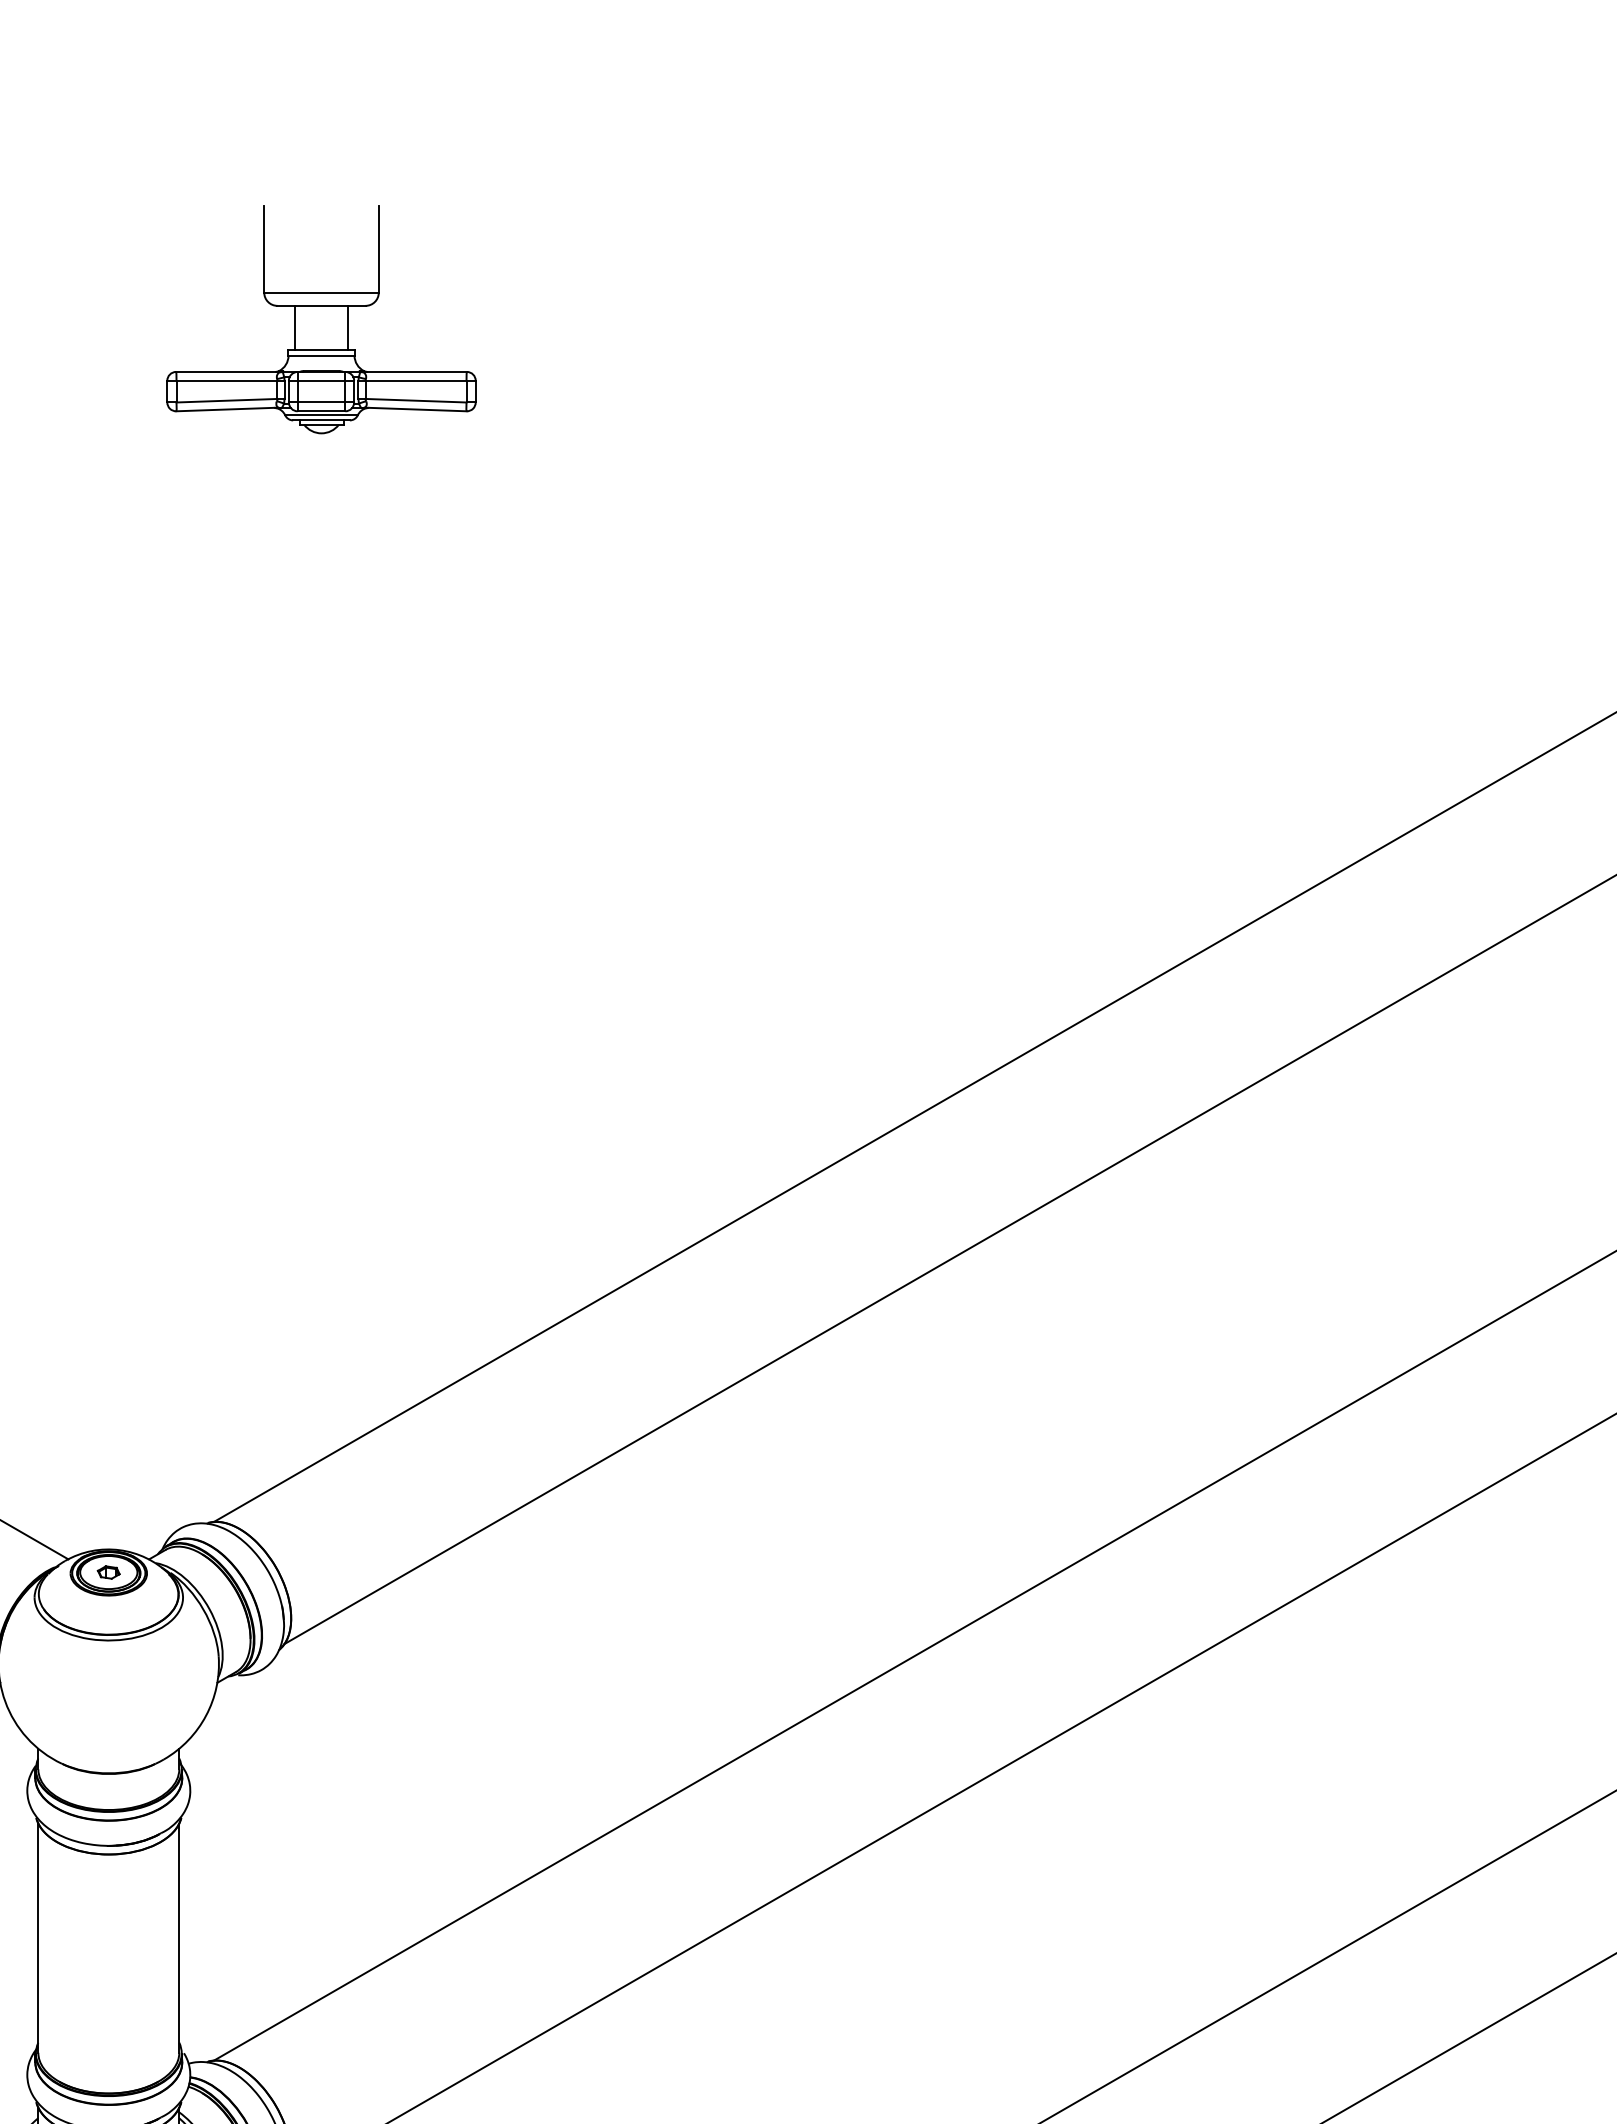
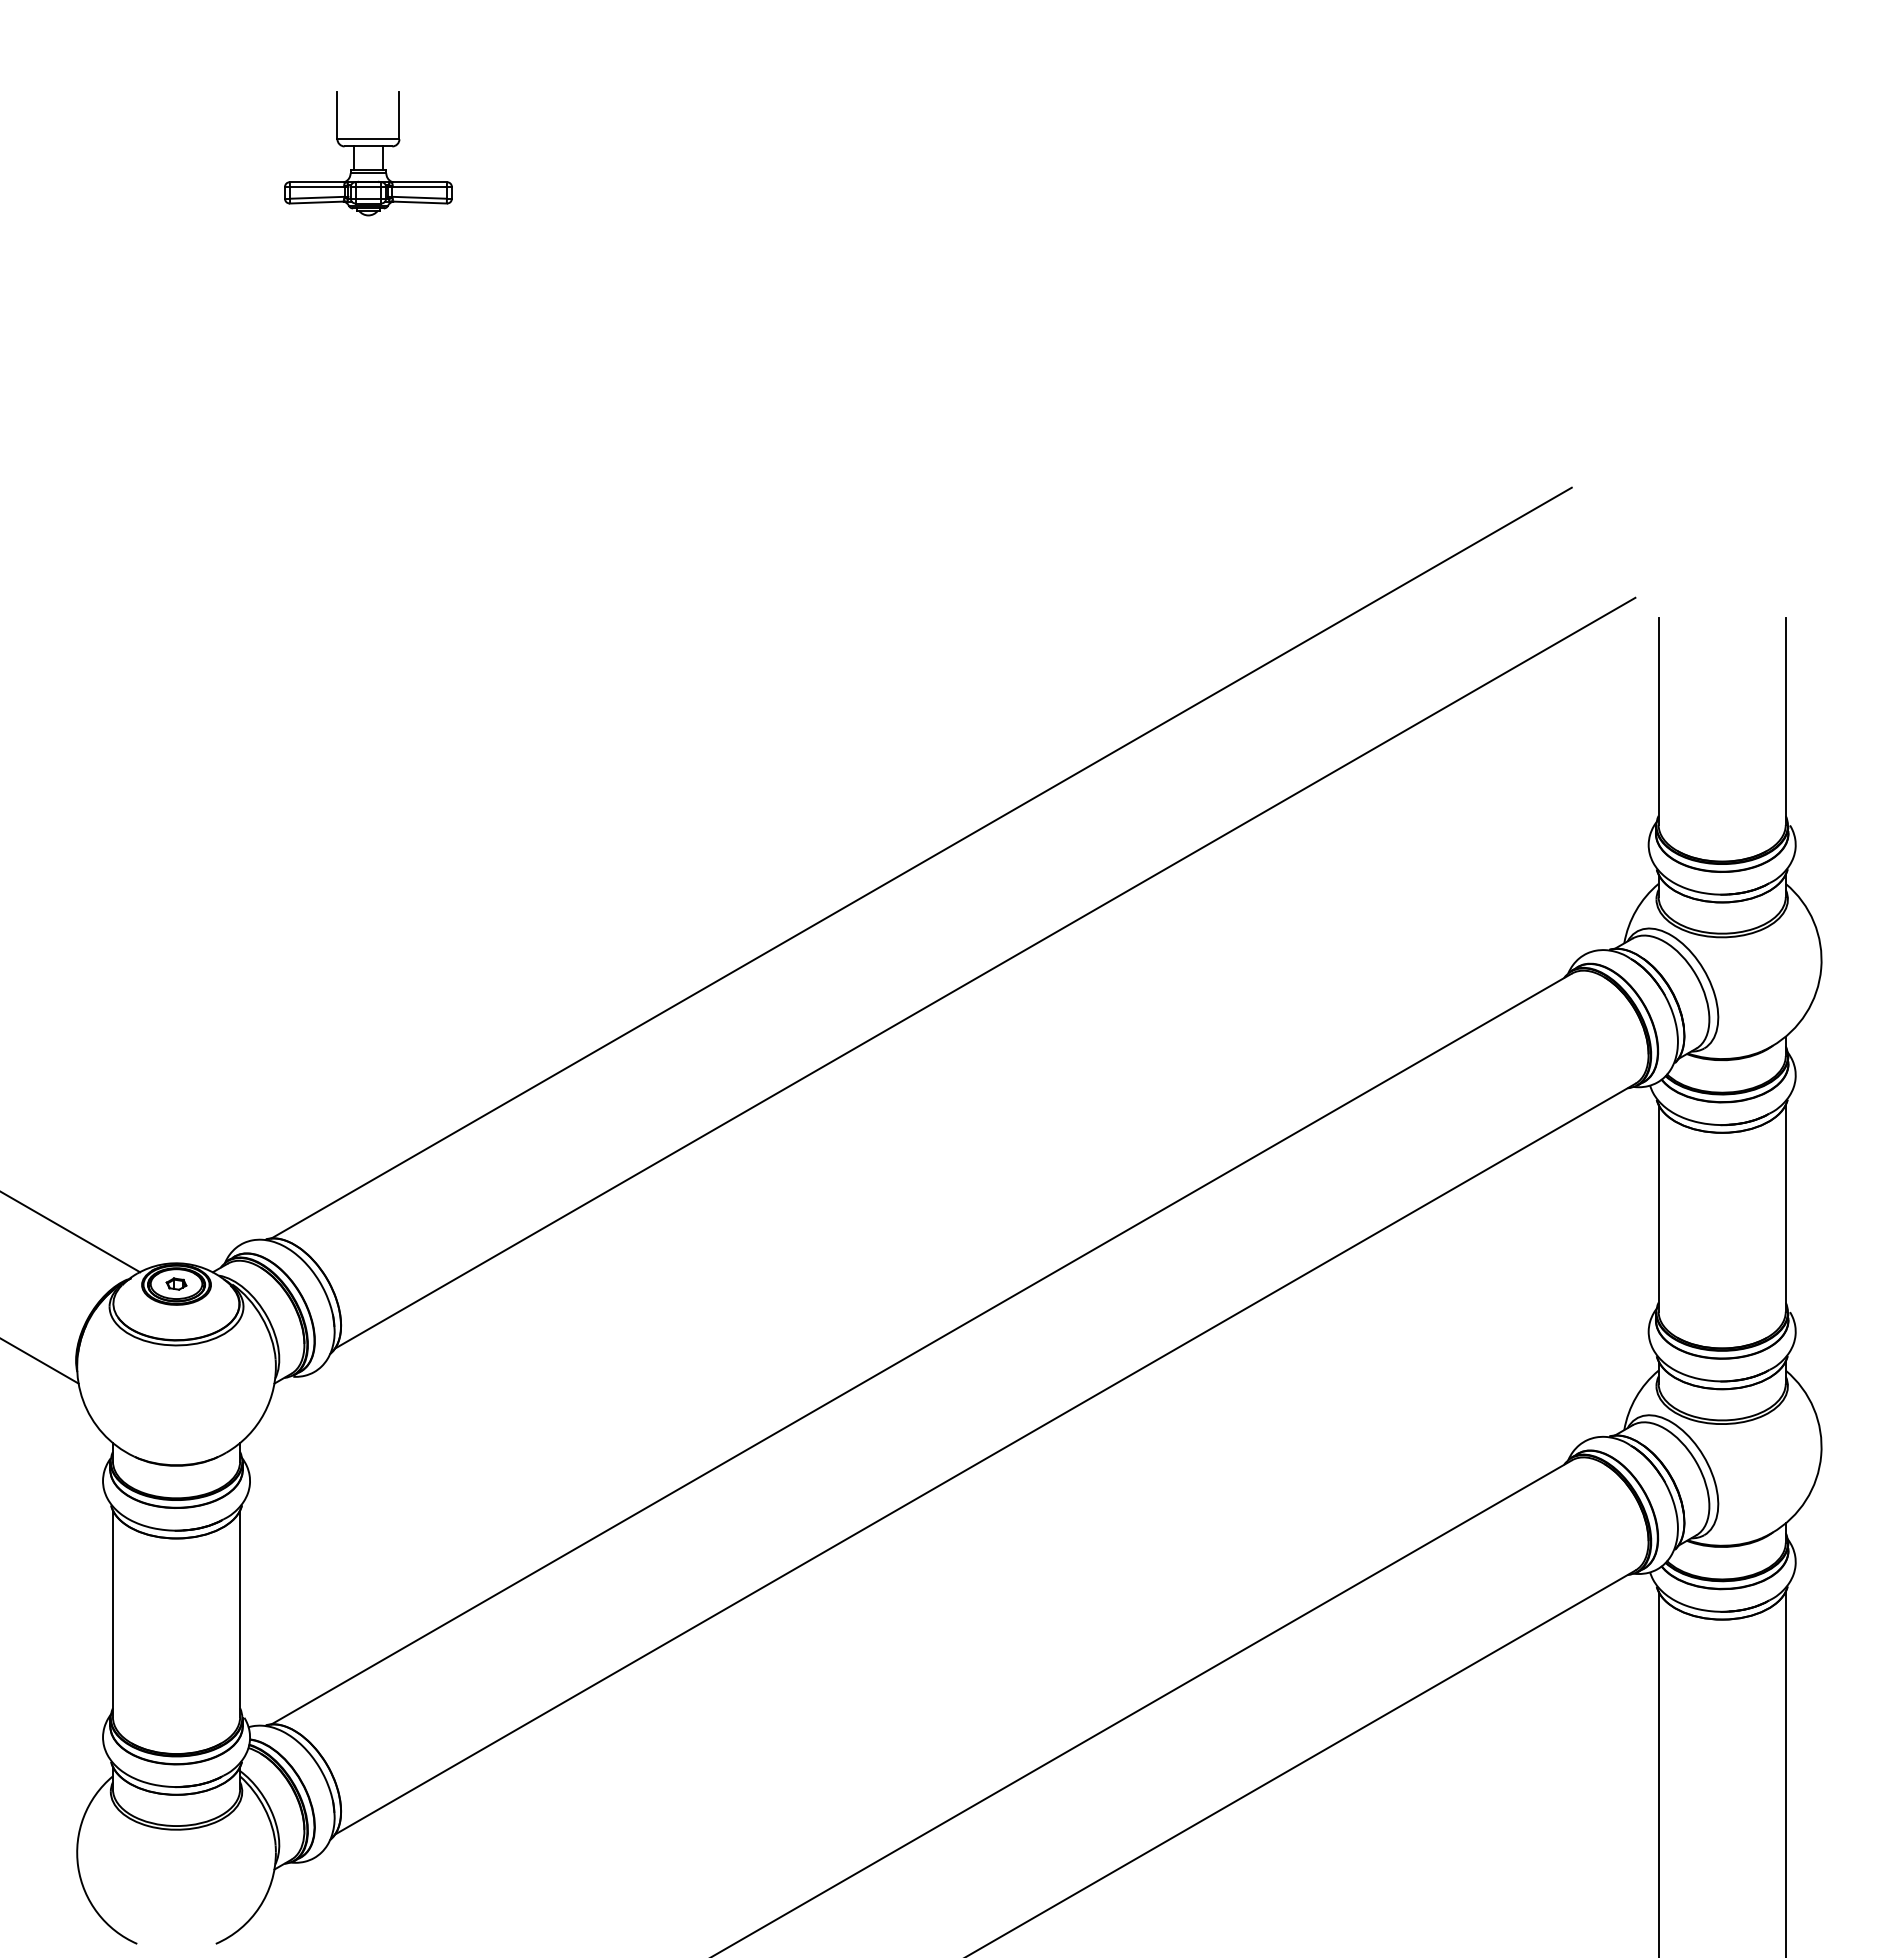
part: (321, 319) -> (368, 153), size x0.6

